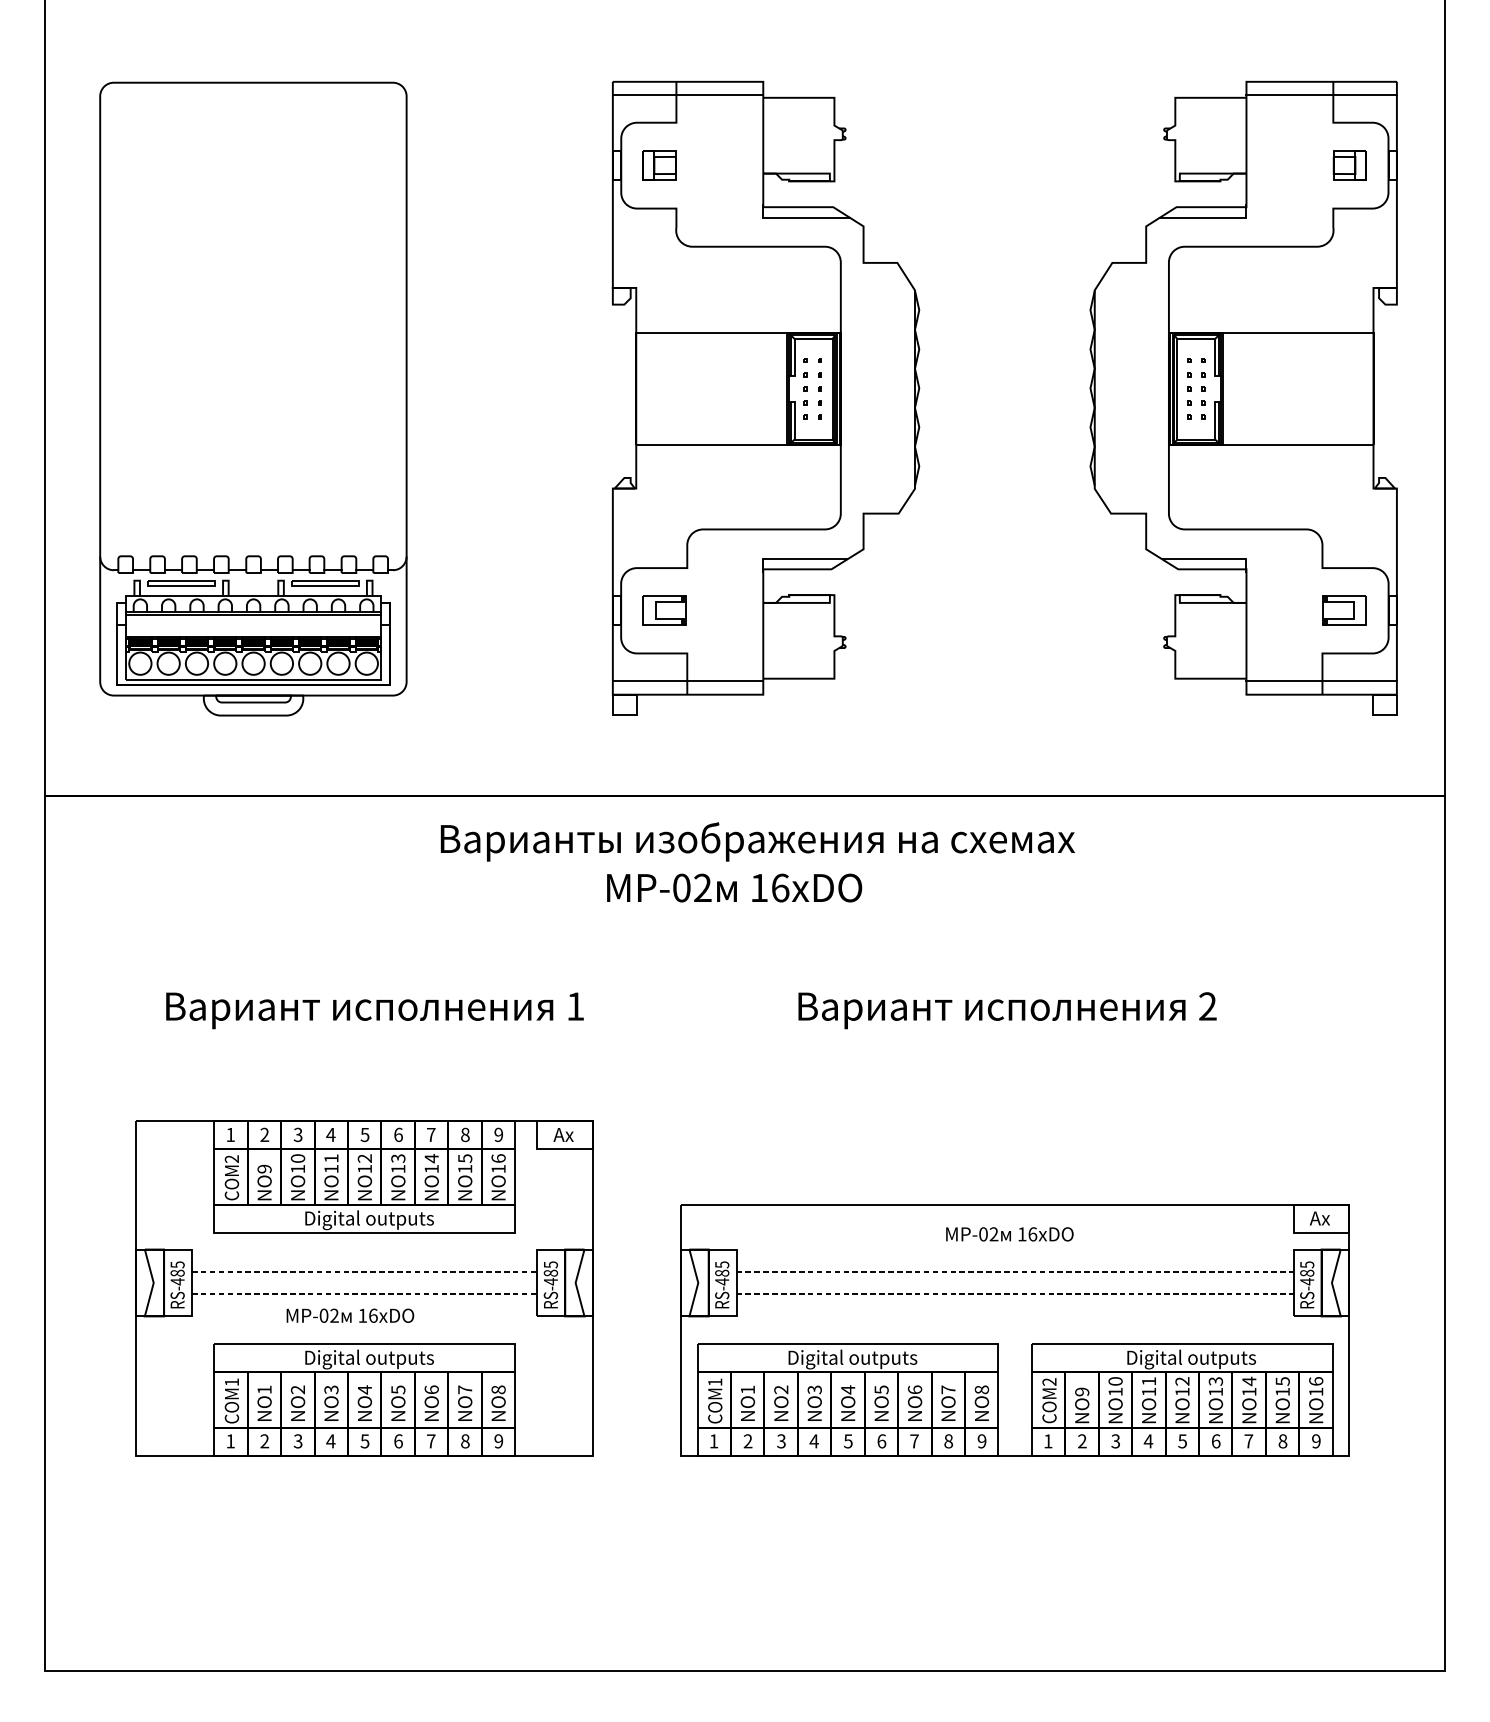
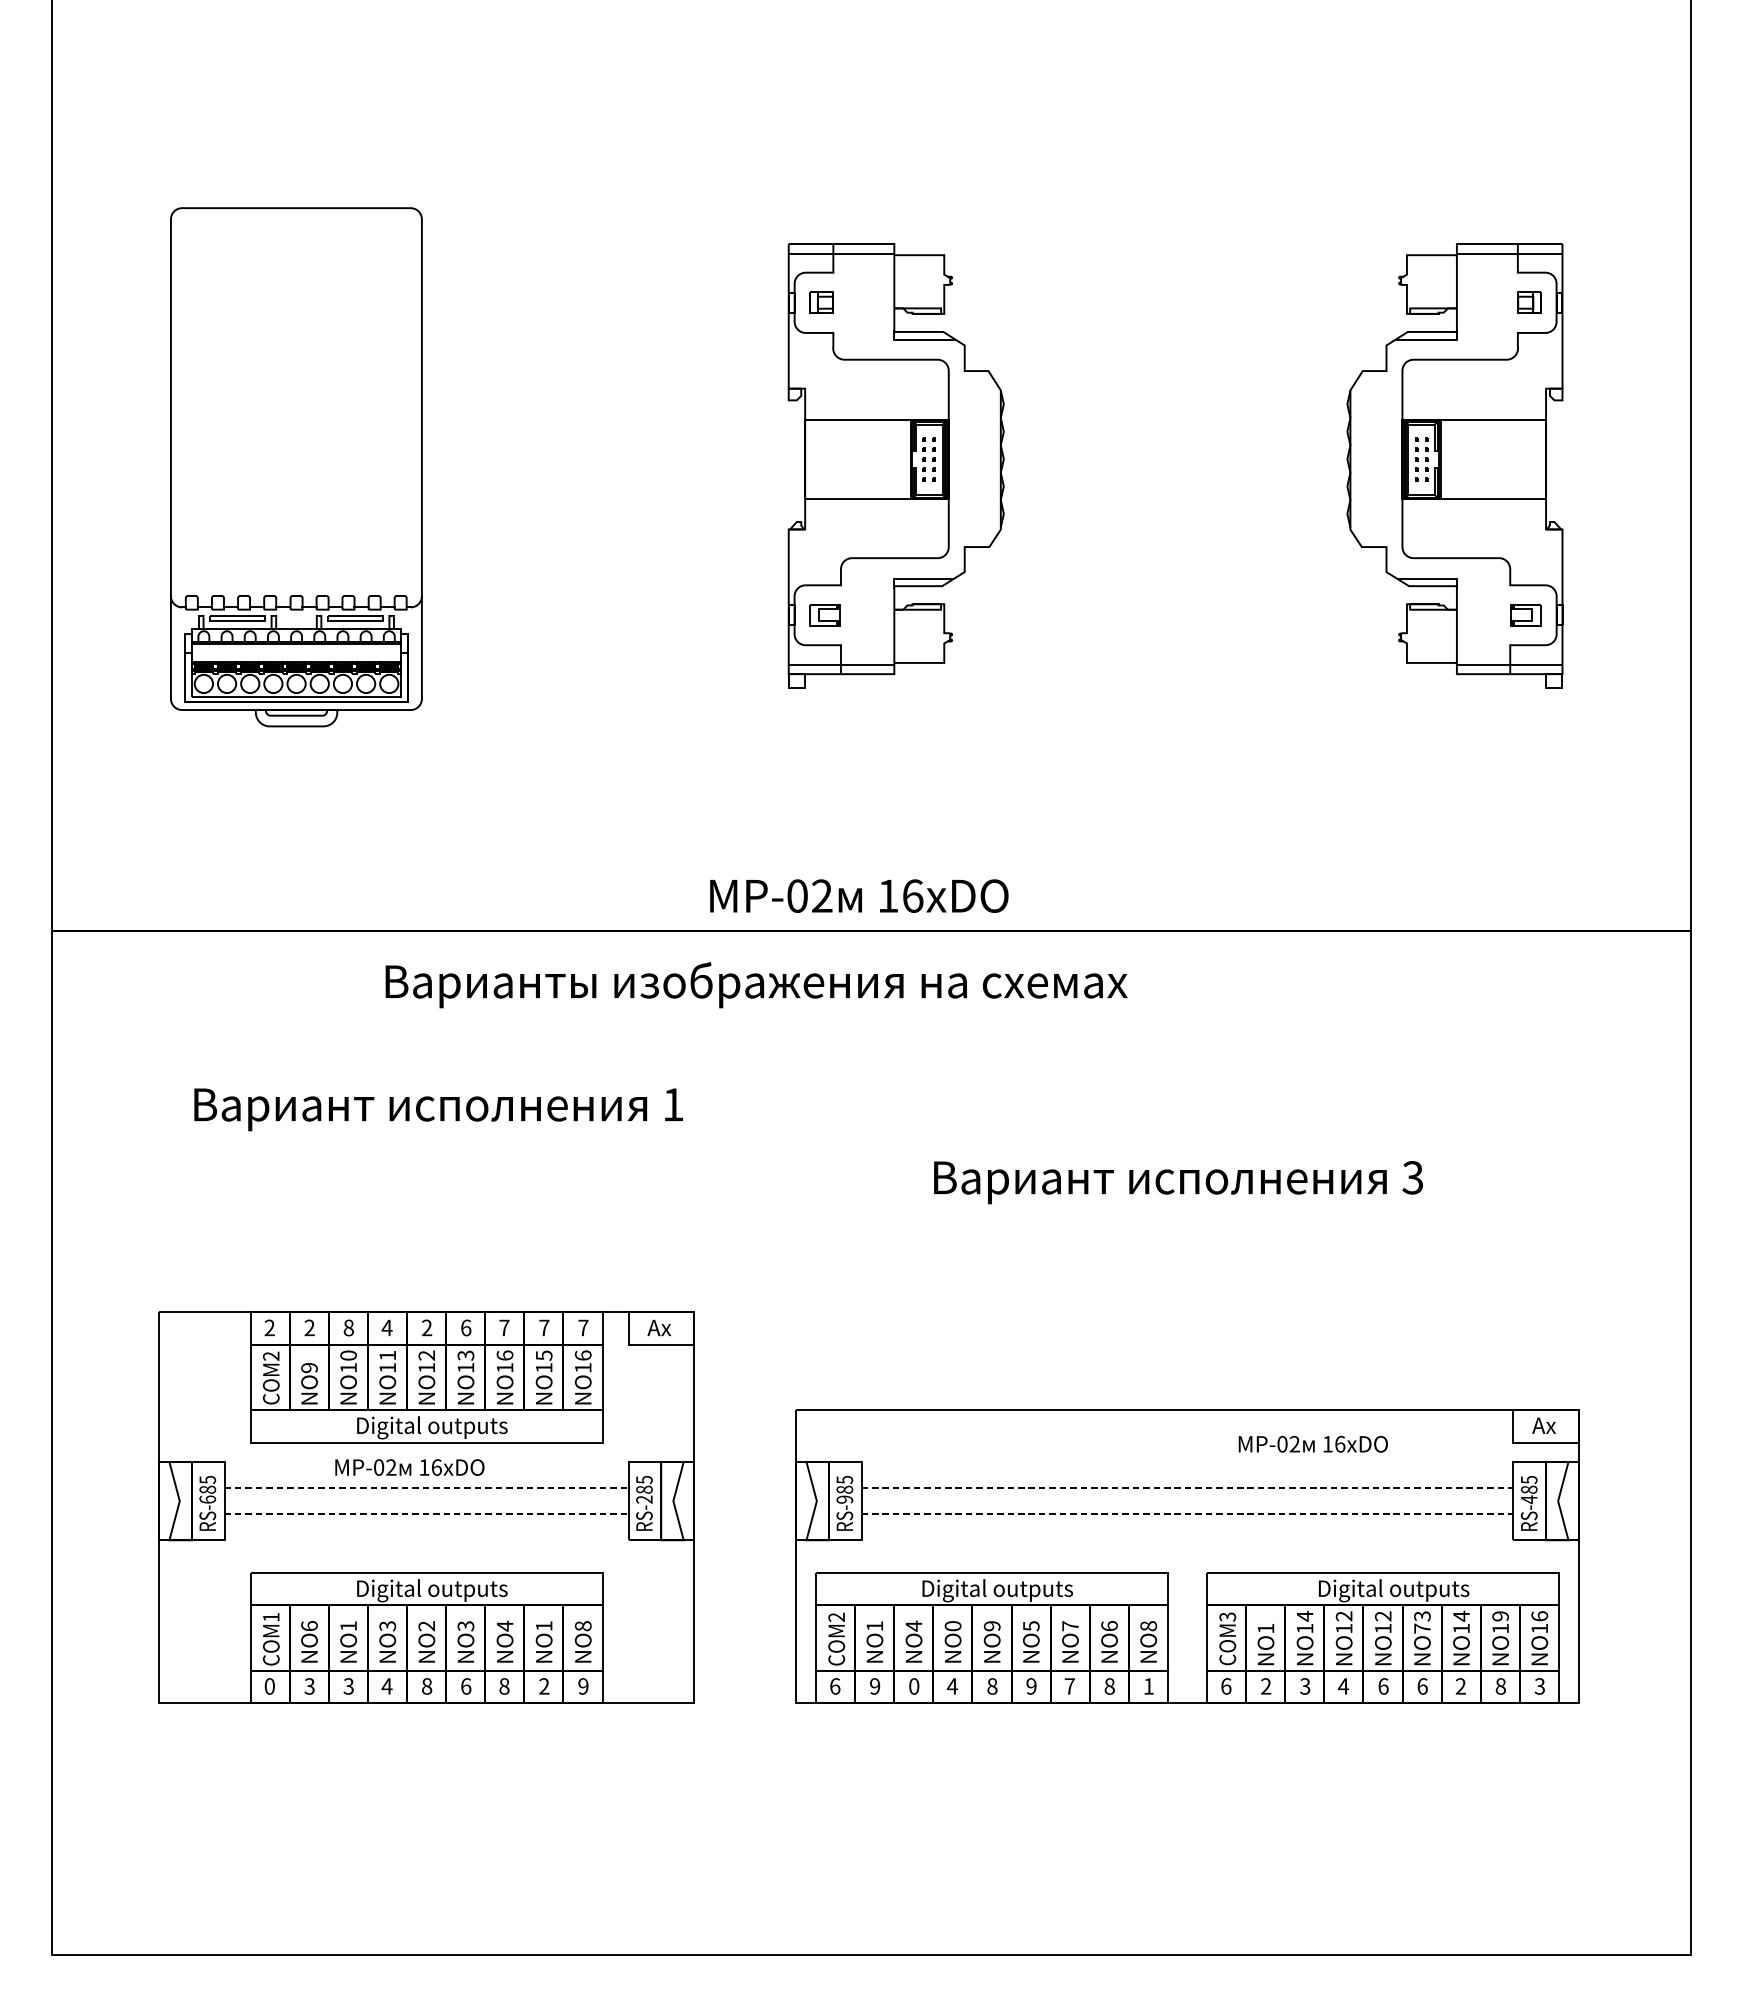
part: (766, 397) -> (896, 465), size x0.6
part: (1243, 397) -> (1454, 465), size x0.6
part: (253, 399) -> (296, 467), size x0.7
text: (757, 842) -> (756, 985), moved
text: (734, 887) -> (859, 895), moved
text: (1207, 1006) -> (1412, 1177), 2 -> 3
text: (374, 1010) -> (438, 1109), moved
text: (230, 1134) -> (269, 1327), 1 -> 2
text: (297, 1134) -> (348, 1327), 3 -> 8
text: (364, 1134) -> (426, 1327), 5 -> 2
text: (465, 1134) -> (544, 1327), 8 -> 7
text: (498, 1134) -> (583, 1327), 9 -> 7
text: (431, 1158) -> (504, 1355), NO14 -> NO16
text: (1009, 1234) -> (1312, 1444), moved
text: (177, 1281) -> (207, 1499), RS-485 -> RS-685
text: (550, 1281) -> (644, 1499), RS-485 -> RS-285
text: (721, 1281) -> (844, 1499), RS-485 -> RS-985
text: (350, 1315) -> (409, 1467), moved
text: (1115, 1380) -> (1304, 1615), NO10 -> NO14
text: (715, 1381) -> (836, 1616), COM1 -> COM2
text: (1049, 1381) -> (1227, 1616), COM2 -> COM3
text: (1148, 1381) -> (1343, 1616), NO11 -> NO12
text: (1282, 1381) -> (1500, 1616), NO15 -> NO19
text: (264, 1389) -> (309, 1625), NO1 -> NO6
text: (364, 1389) -> (426, 1625), NO4 -> NO2
text: (397, 1389) -> (465, 1625), NO5 -> NO3
text: (431, 1389) -> (504, 1625), NO6 -> NO4
text: (780, 1389) -> (913, 1625), NO2 -> NO4
text: (847, 1389) -> (991, 1625), NO4 -> NO9
text: (297, 1390) -> (348, 1626), NO2 -> NO1
text: (465, 1390) -> (544, 1626), NO7 -> NO1
text: (814, 1390) -> (952, 1626), NO3 -> NO0
text: (915, 1390) -> (1070, 1626), NO6 -> NO7
text: (948, 1390) -> (1109, 1626), NO7 -> NO6
text: (1081, 1391) -> (1265, 1628), NO9 -> NO1
text: (1215, 1391) -> (1422, 1628), NO13 -> NO73
text: (230, 1441) -> (269, 1686), 1 -> 0
text: (264, 1441) -> (309, 1686), 2 -> 3
text: (364, 1441) -> (426, 1686), 5 -> 8
text: (431, 1441) -> (504, 1686), 7 -> 8
text: (465, 1441) -> (544, 1686), 8 -> 2
text: (714, 1441) -> (835, 1686), 1 -> 6
text: (748, 1441) -> (875, 1686), 2 -> 9
text: (781, 1441) -> (914, 1686), 3 -> 0
text: (848, 1441) -> (992, 1686), 5 -> 8
text: (881, 1441) -> (1031, 1686), 6 -> 9
text: (981, 1441) -> (1148, 1686), 9 -> 1
text: (1048, 1441) -> (1226, 1686), 1 -> 6
text: (1182, 1441) -> (1383, 1686), 5 -> 6
text: (1248, 1441) -> (1460, 1686), 7 -> 2
text: (1316, 1441) -> (1539, 1686), 9 -> 3

